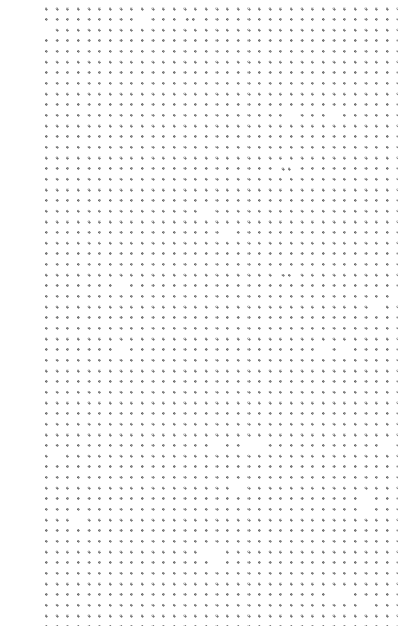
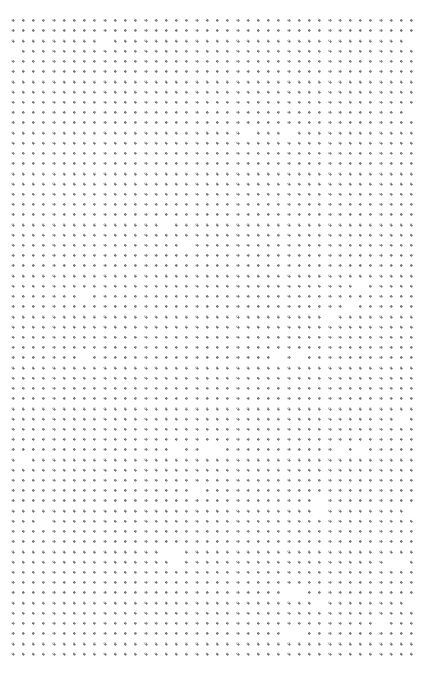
part: (189, 18) -> (150, 40), size x1.67
part: (285, 169) -> (242, 184), size x1.67
part: (285, 275) -> (242, 286), size x1.67

